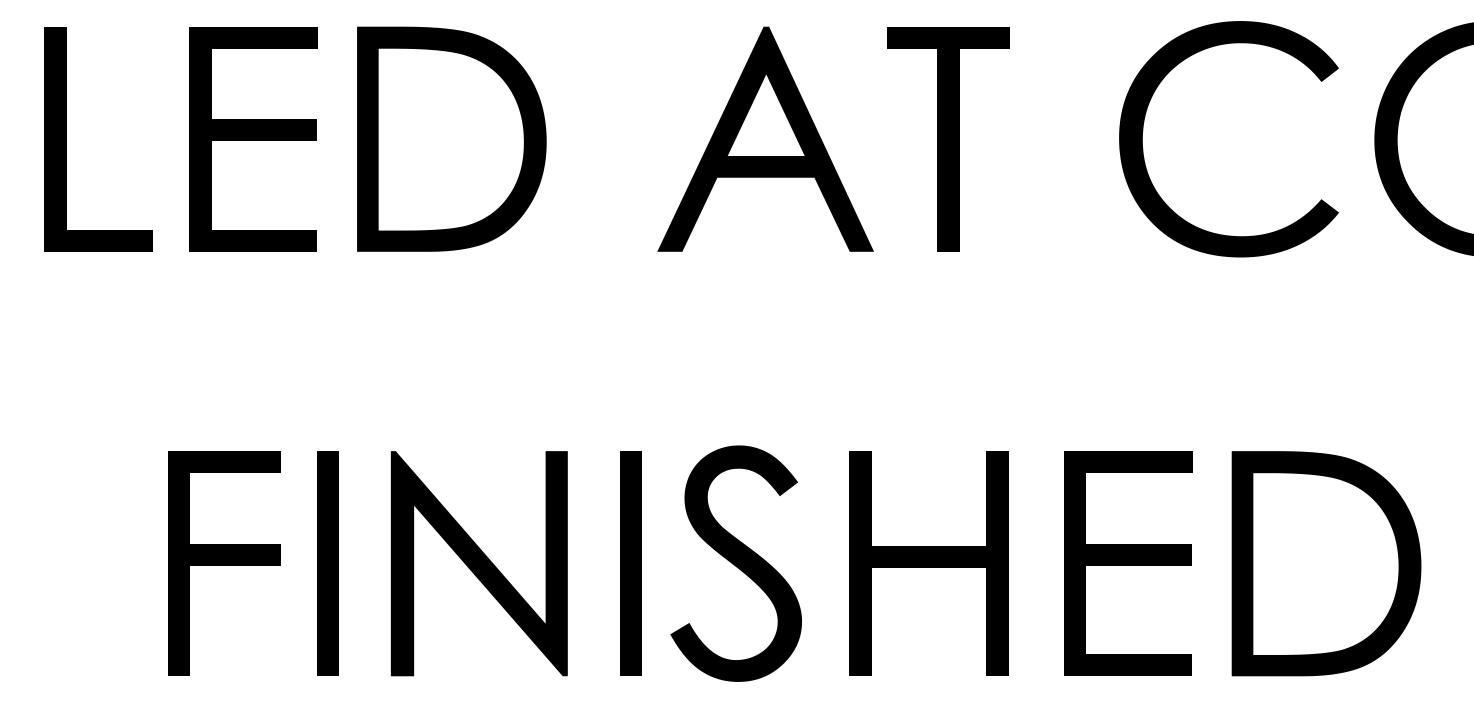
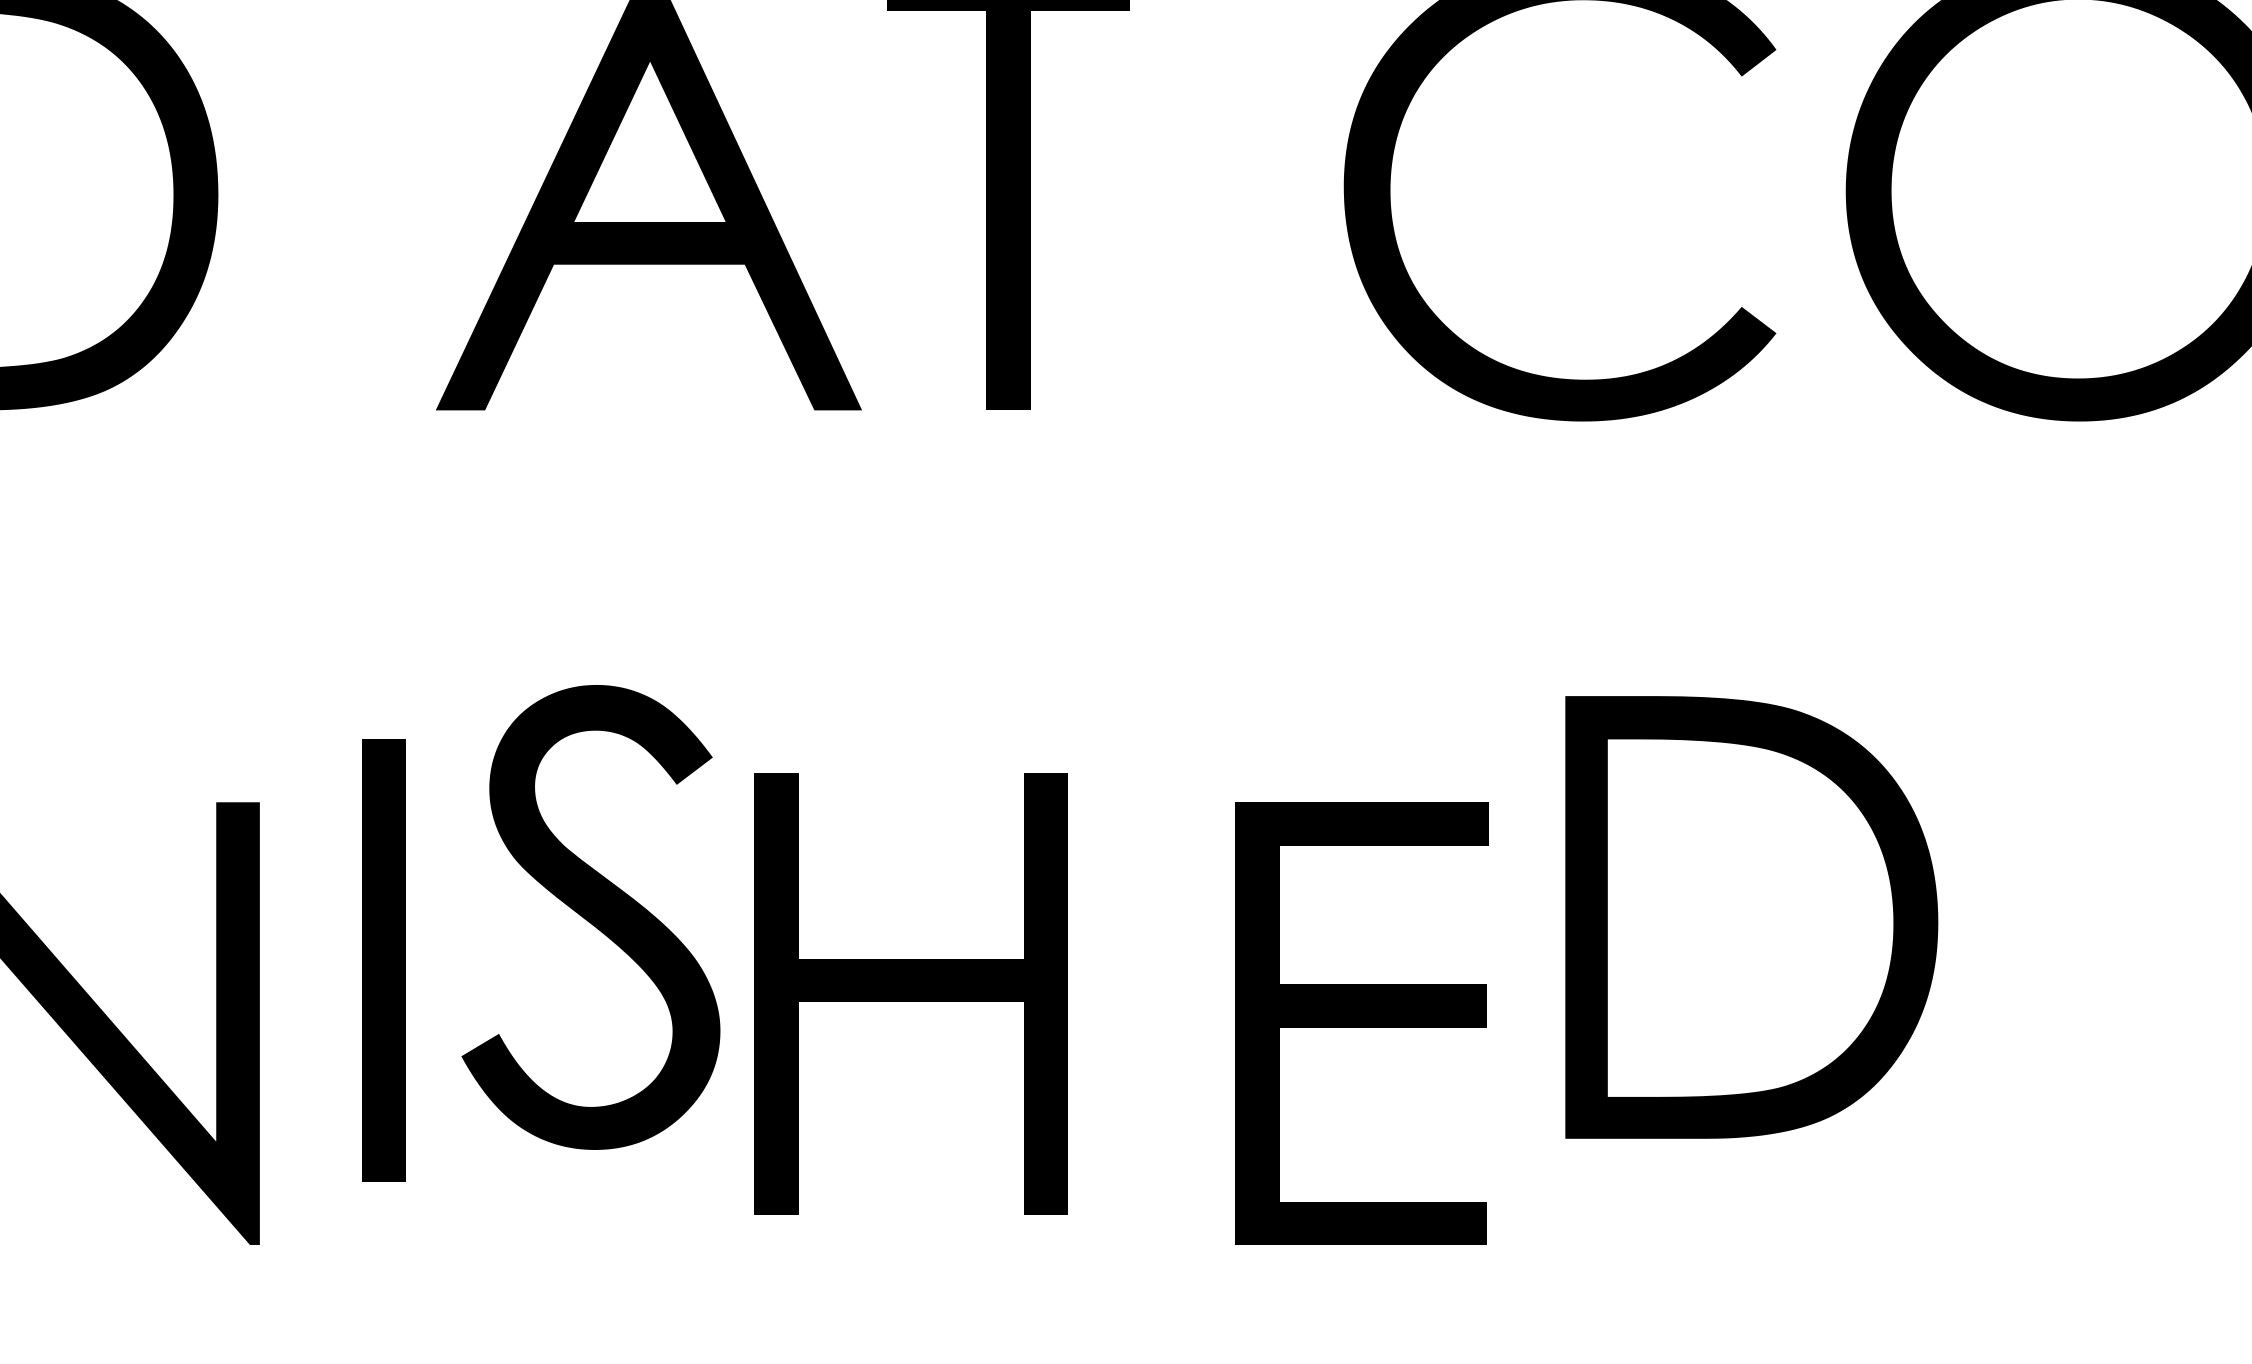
part: (630, 563) -> (383, 960), moved
part: (735, 563) -> (589, 917), moved
part: (928, 563) -> (910, 993), moved
part: (1326, 563) -> (1751, 917), moved

